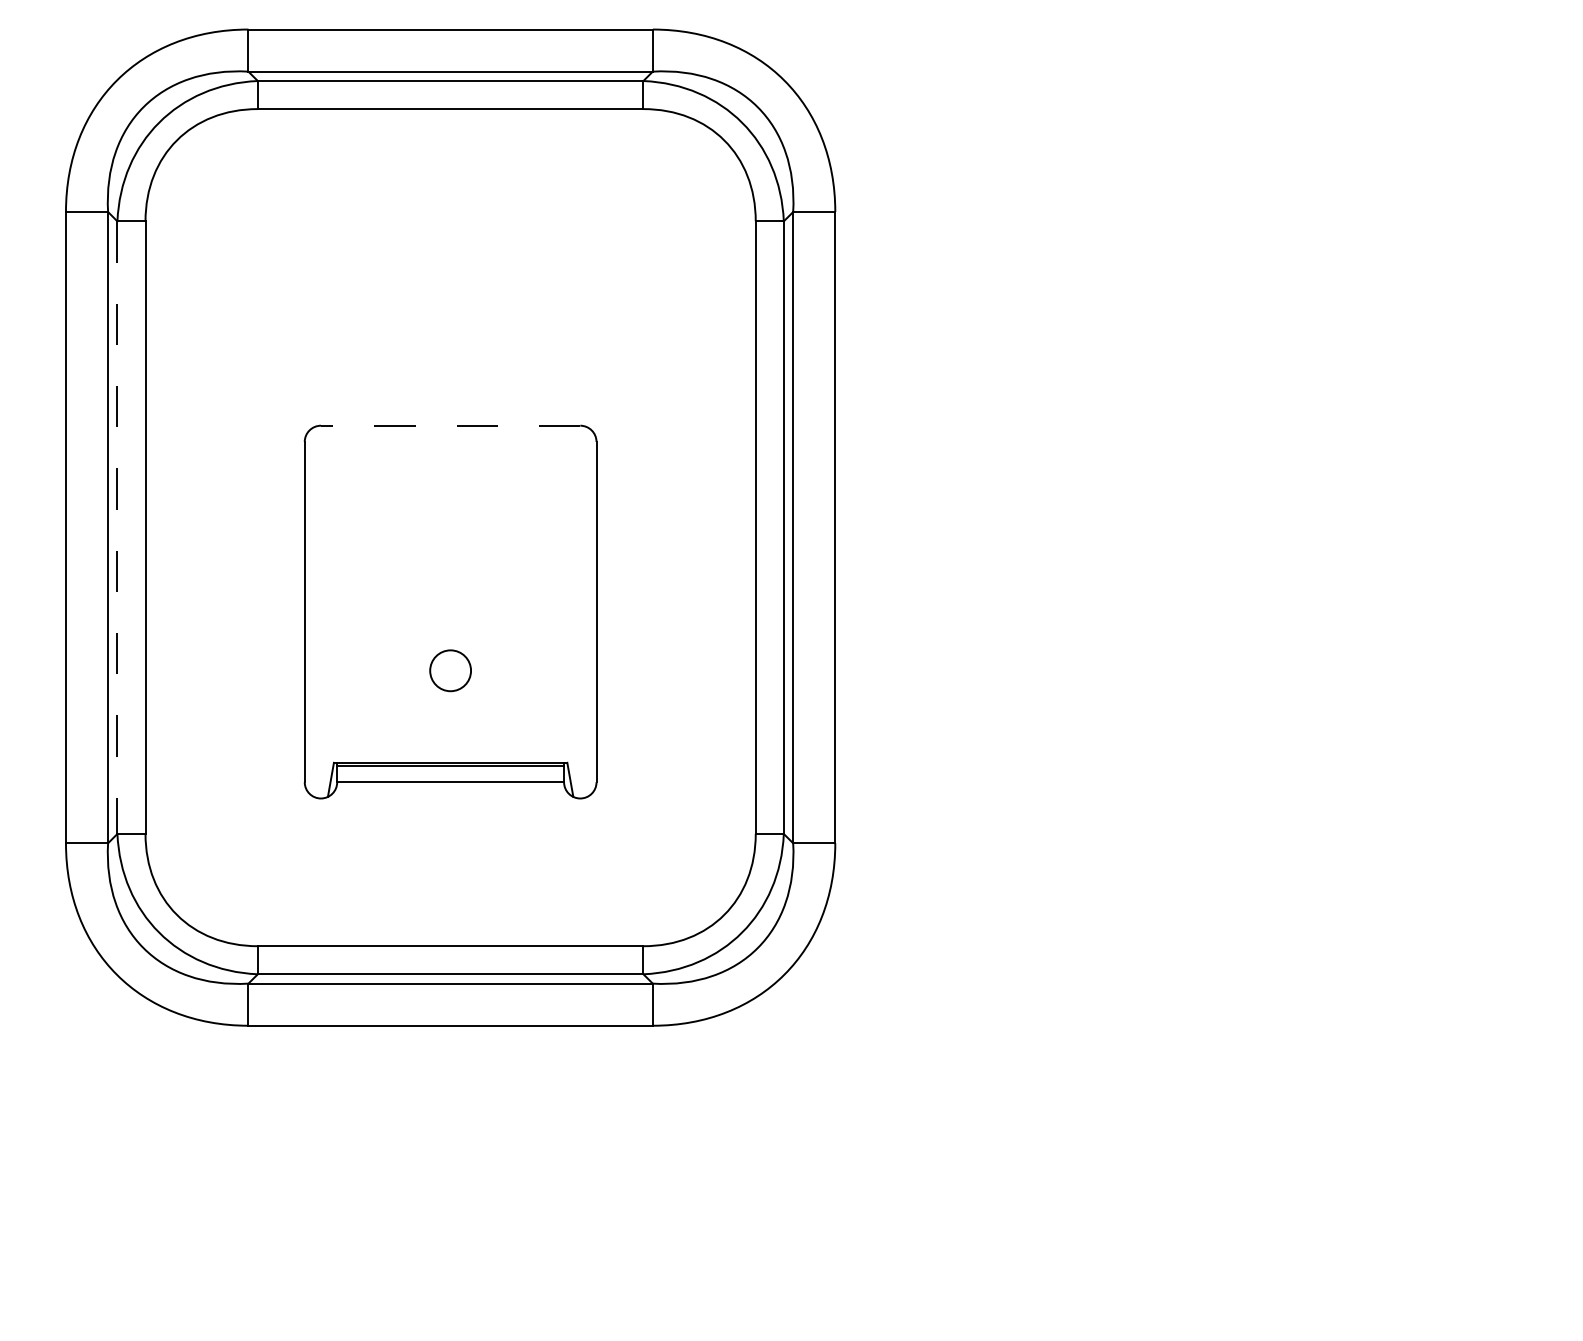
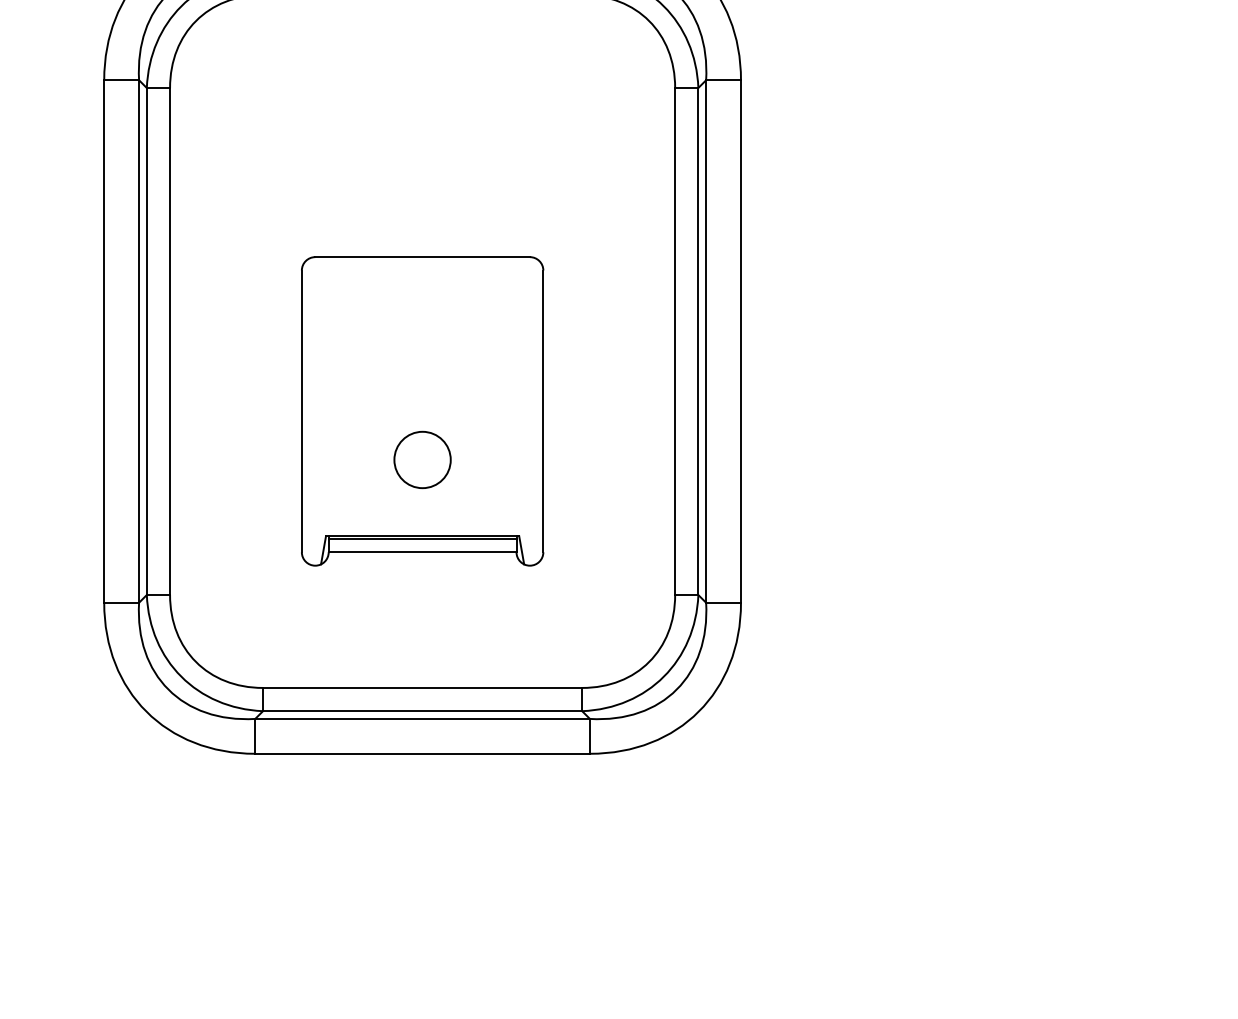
line: (450, 425) -> (422, 256), dashed -> solid
line: (117, 528) -> (146, 342), dashed -> solid
circle: (450, 670) -> (422, 459), size x1.67

